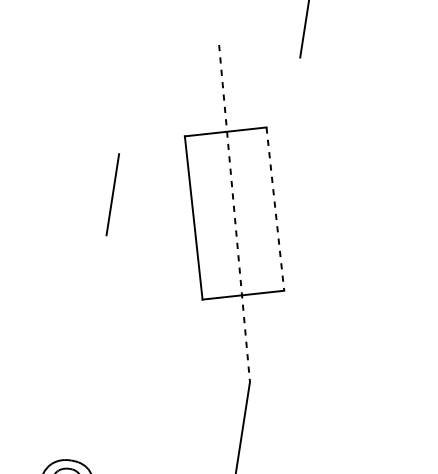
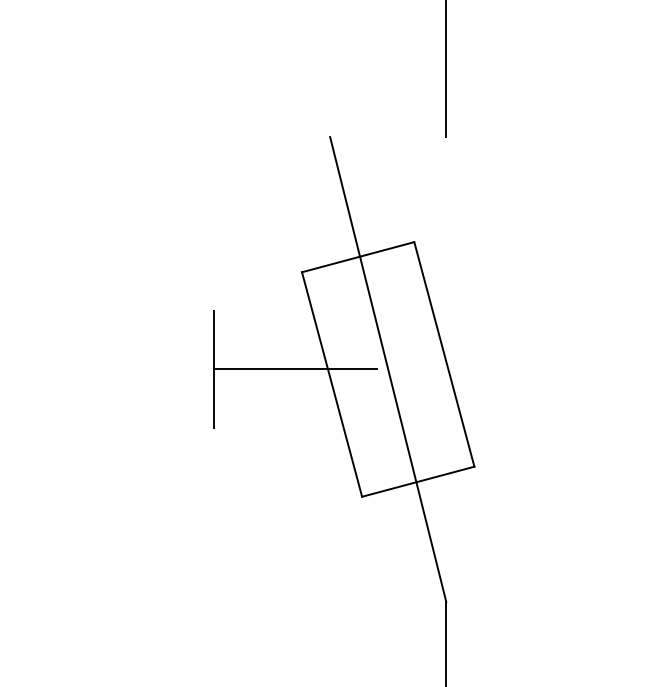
line: (169, 203) -> (294, 369), added
line: (275, 209) -> (444, 354), dashed -> solid
line: (234, 213) -> (388, 369), dashed -> solid

